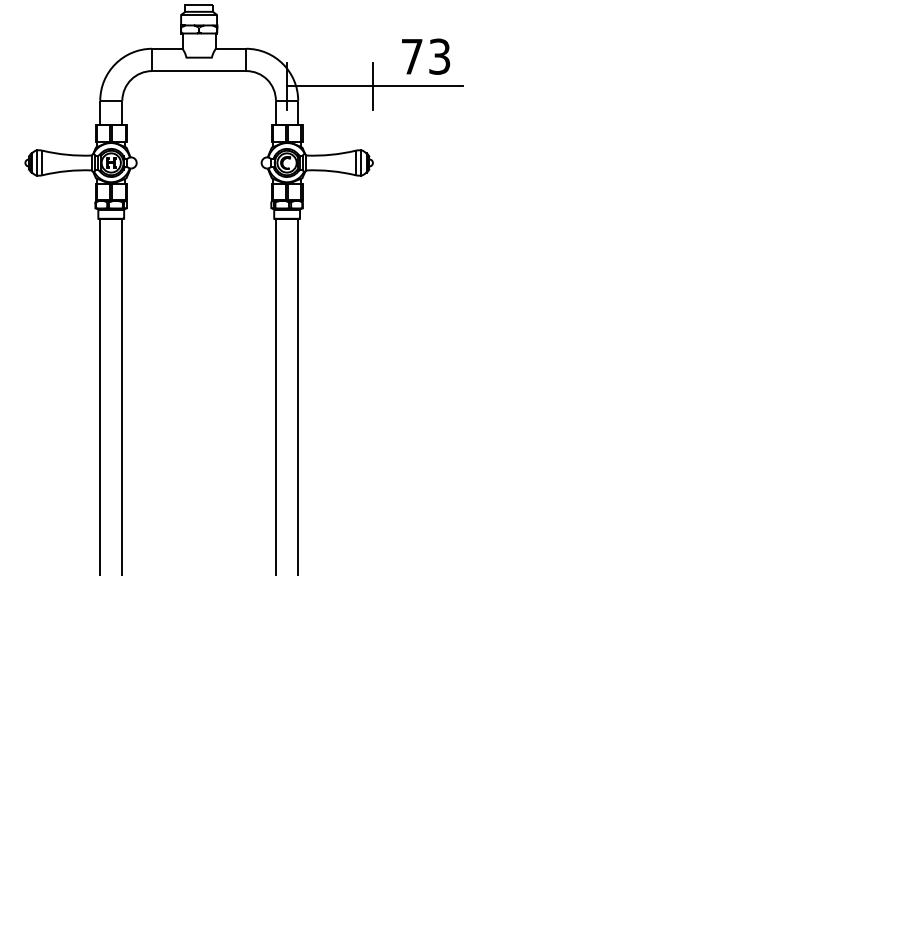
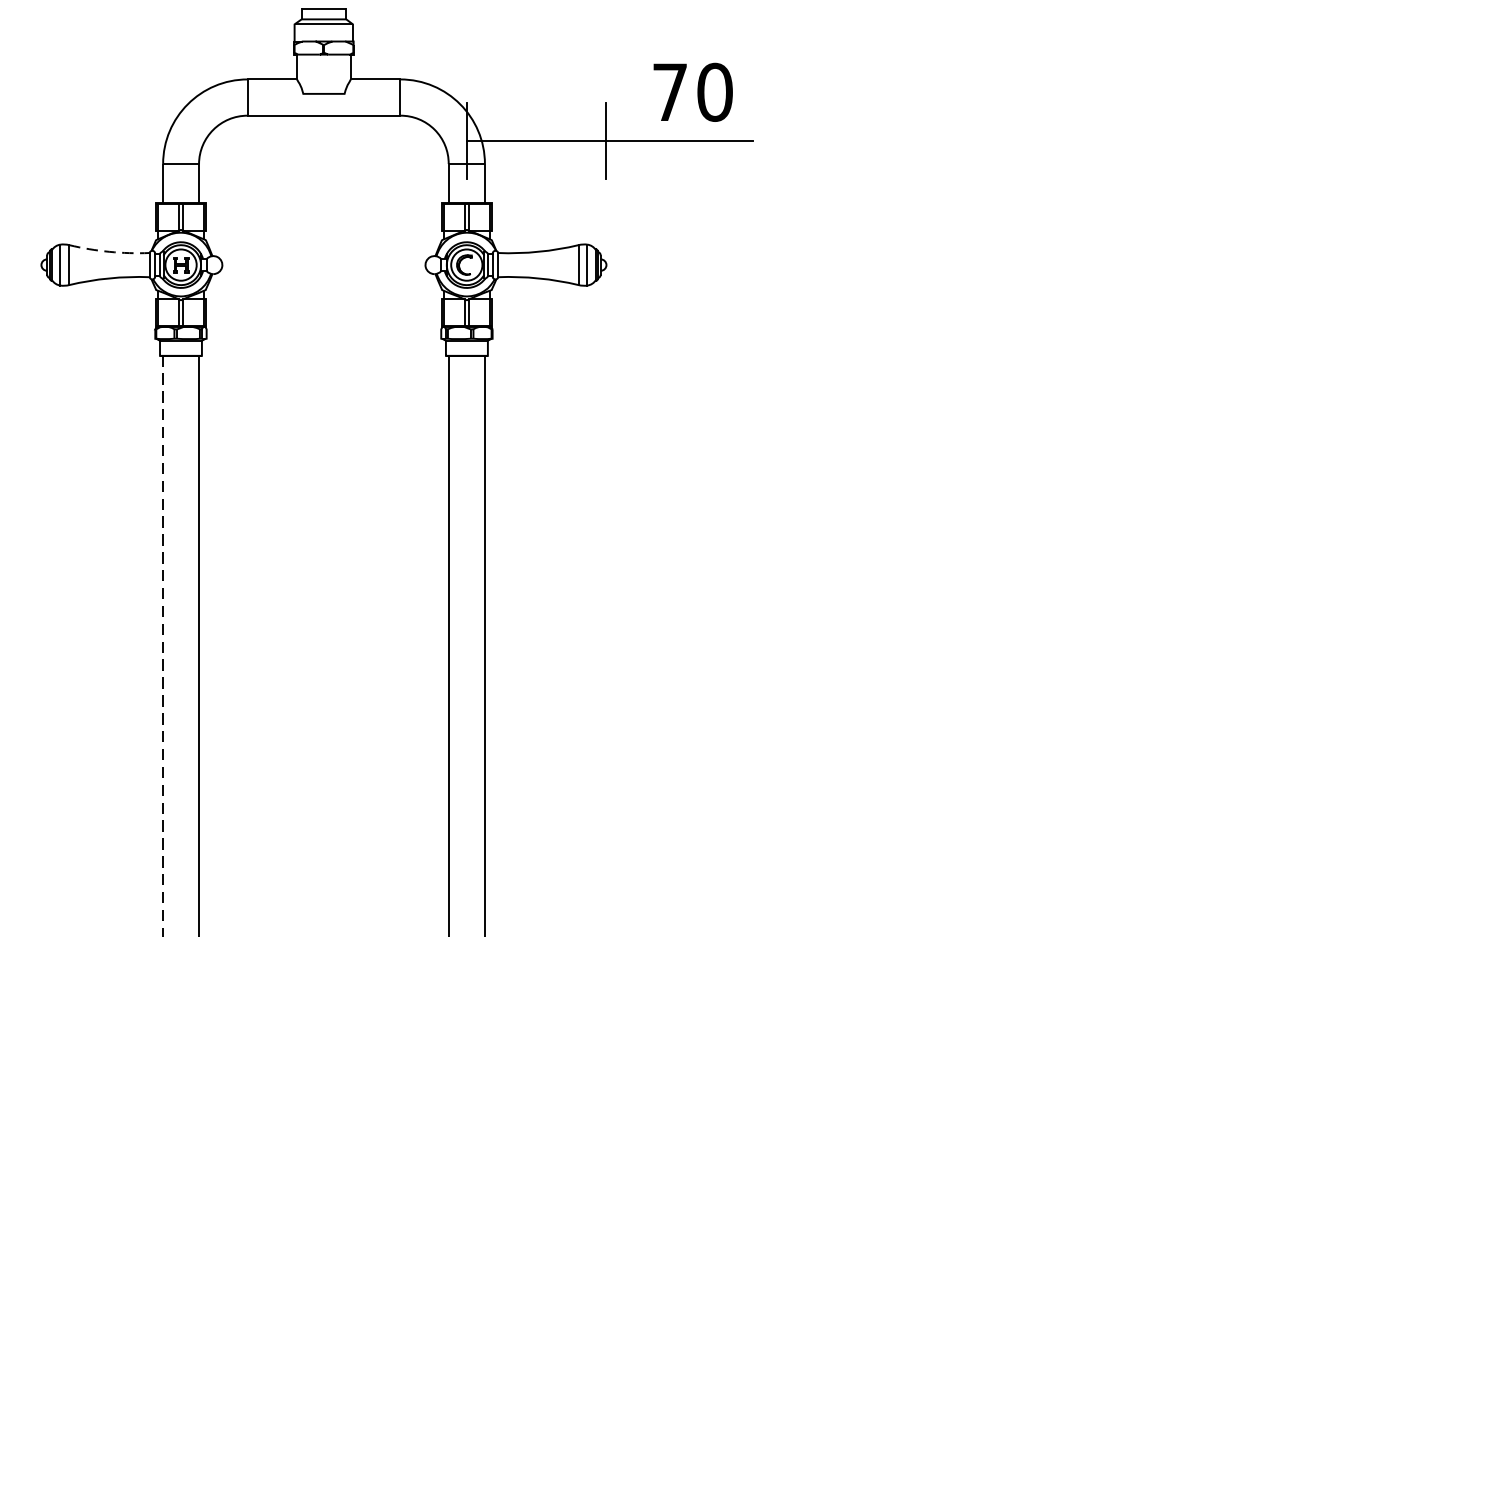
text: (439, 56) -> (714, 91), 73 -> 70
arc: (67, 154) -> (109, 251), solid -> dashed
line: (100, 397) -> (163, 646), solid -> dashed

